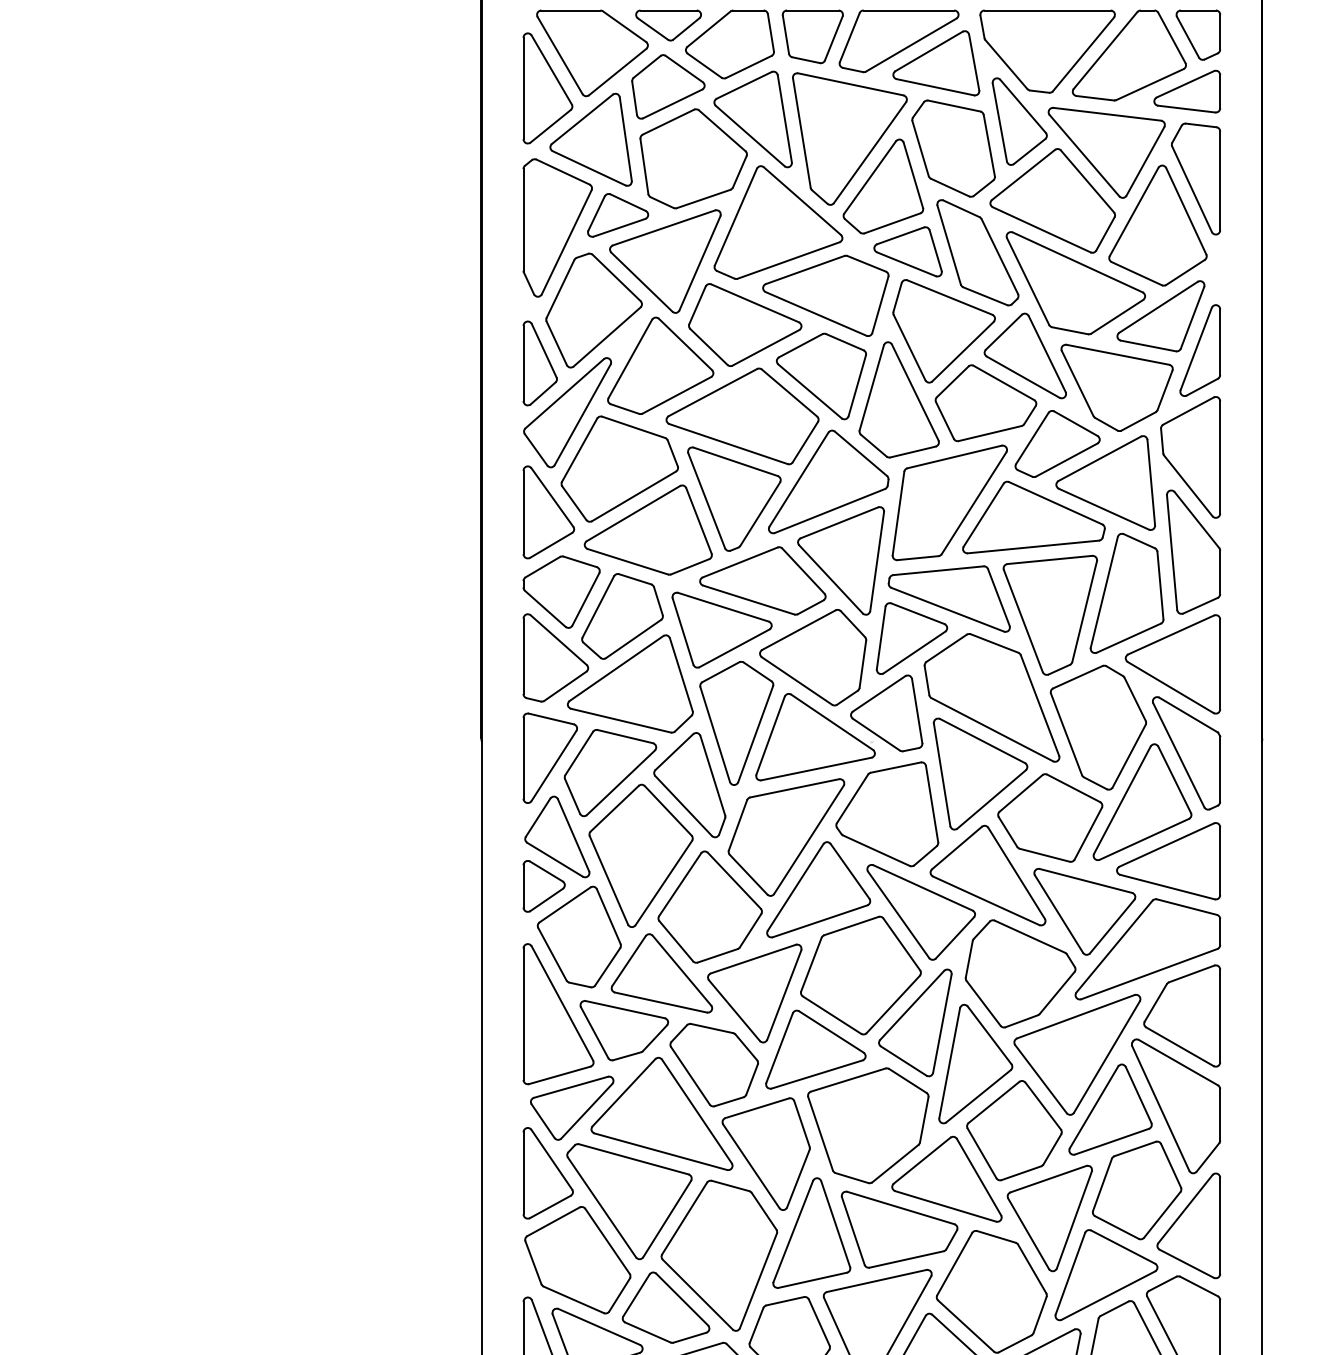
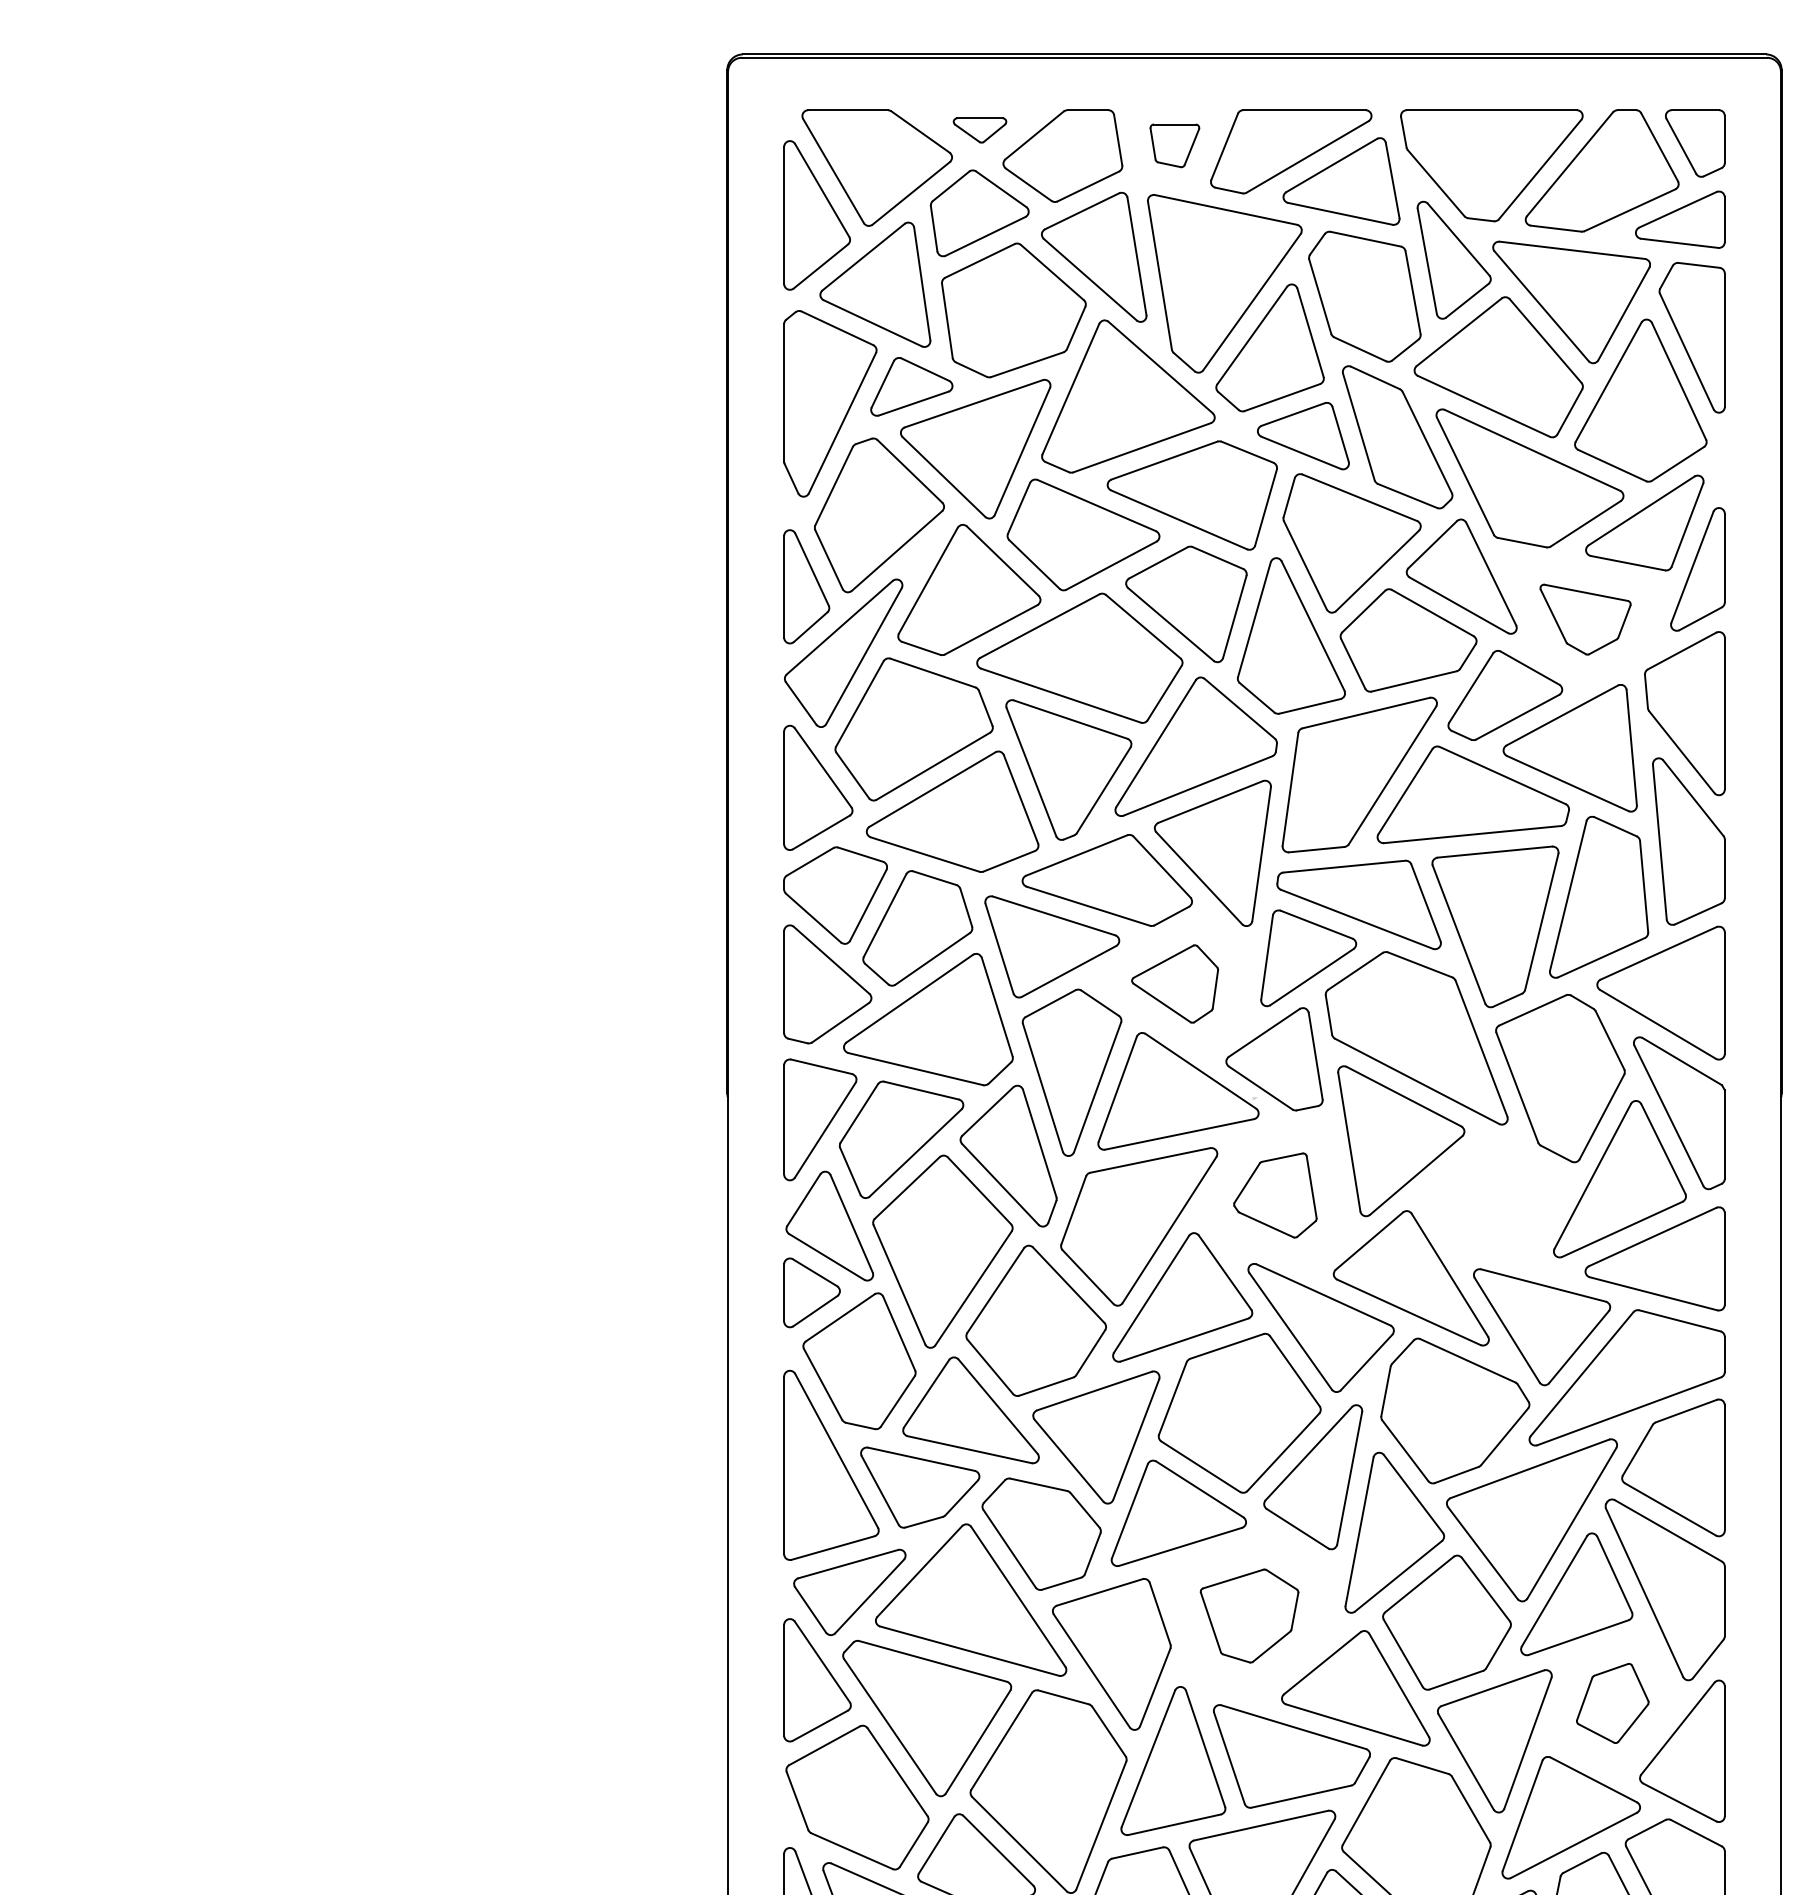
part: (668, 25) -> (979, 130), size x0.6
part: (812, 36) -> (1174, 145), size x0.6
part: (1117, 387) -> (1585, 619), size x0.6
part: (812, 657) -> (1174, 983), size x0.6
part: (887, 814) -> (1275, 1195), size x0.6
part: (1050, 817) -> (1495, 1200), removed
part: (868, 1125) -> (1249, 1615), size x0.6
part: (1137, 1190) -> (1612, 1703), size x0.6

